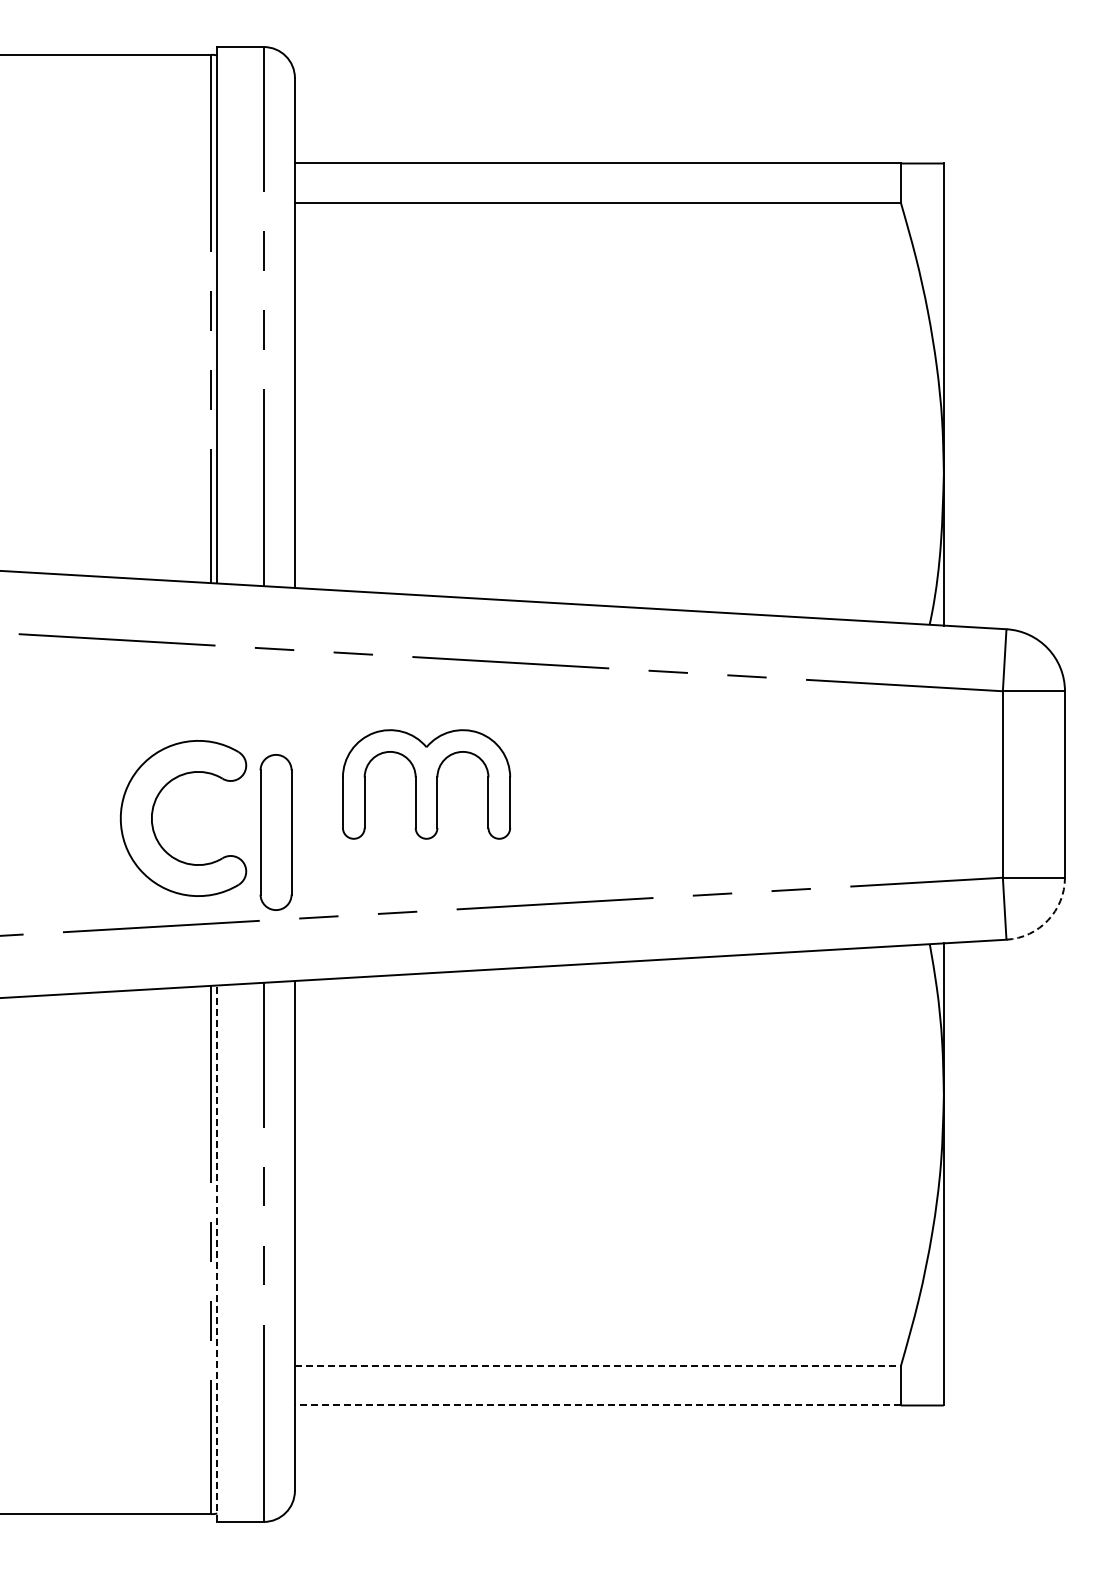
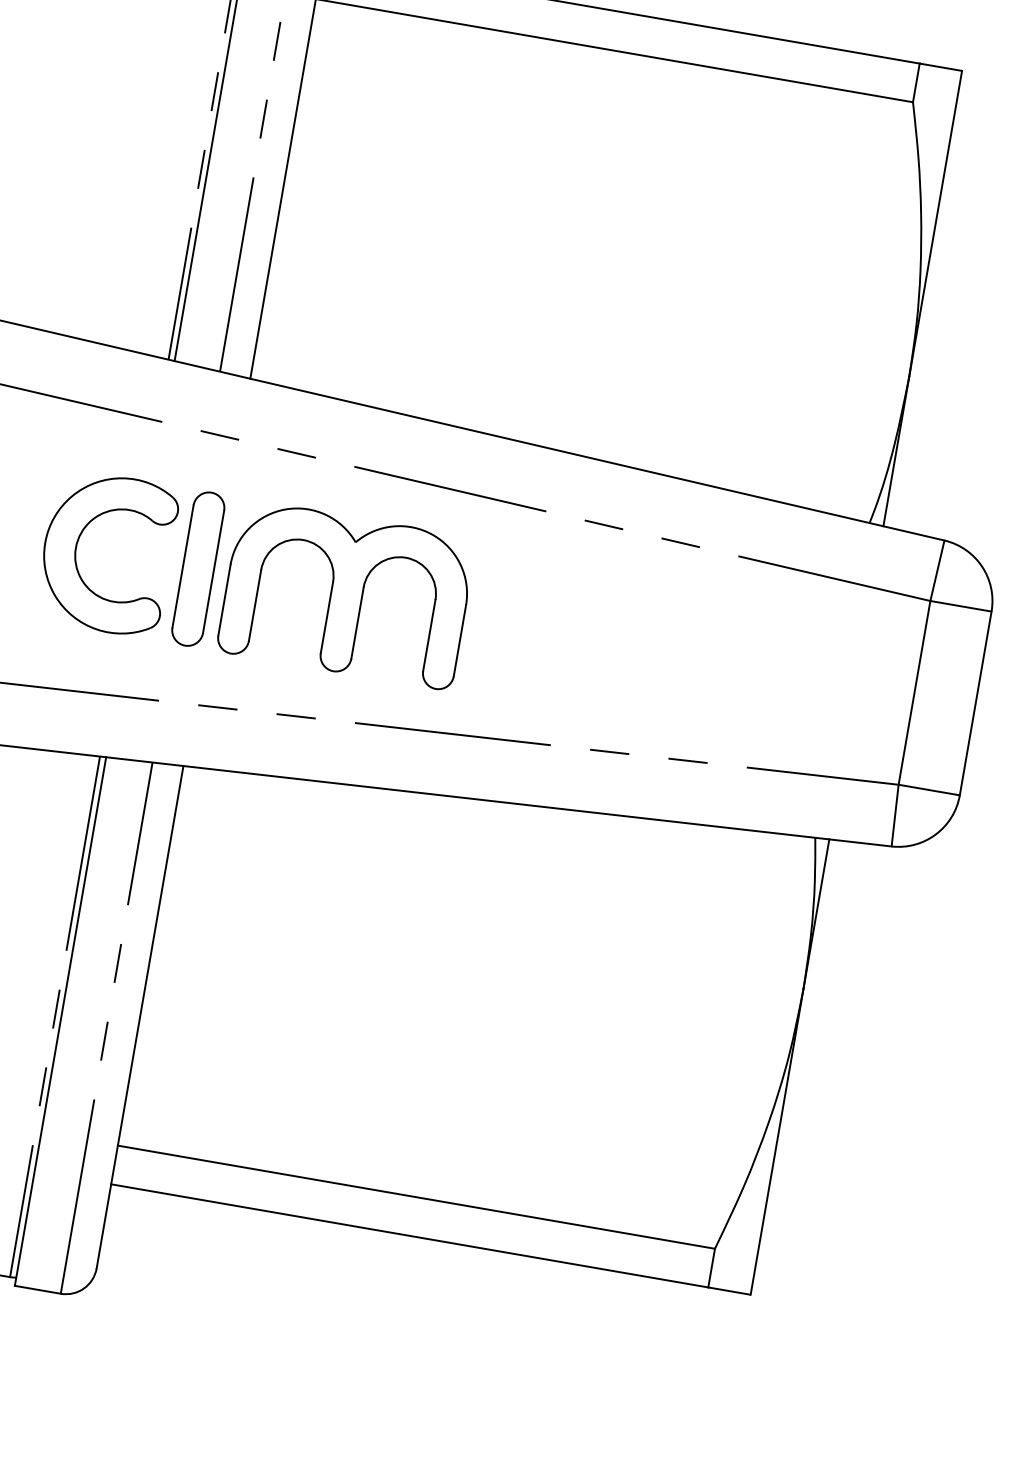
part: (426, 784) -> (346, 594), size x1.43
part: (153, 812) -> (78, 542), moved
part: (275, 832) -> (197, 569), moved
arc: (1048, 920) -> (936, 834), dashed -> solid
line: (217, 1253) -> (60, 1021), dashed -> solid
line: (597, 1366) -> (415, 1197), dashed -> solid
line: (597, 1405) -> (409, 1235), dashed -> solid

